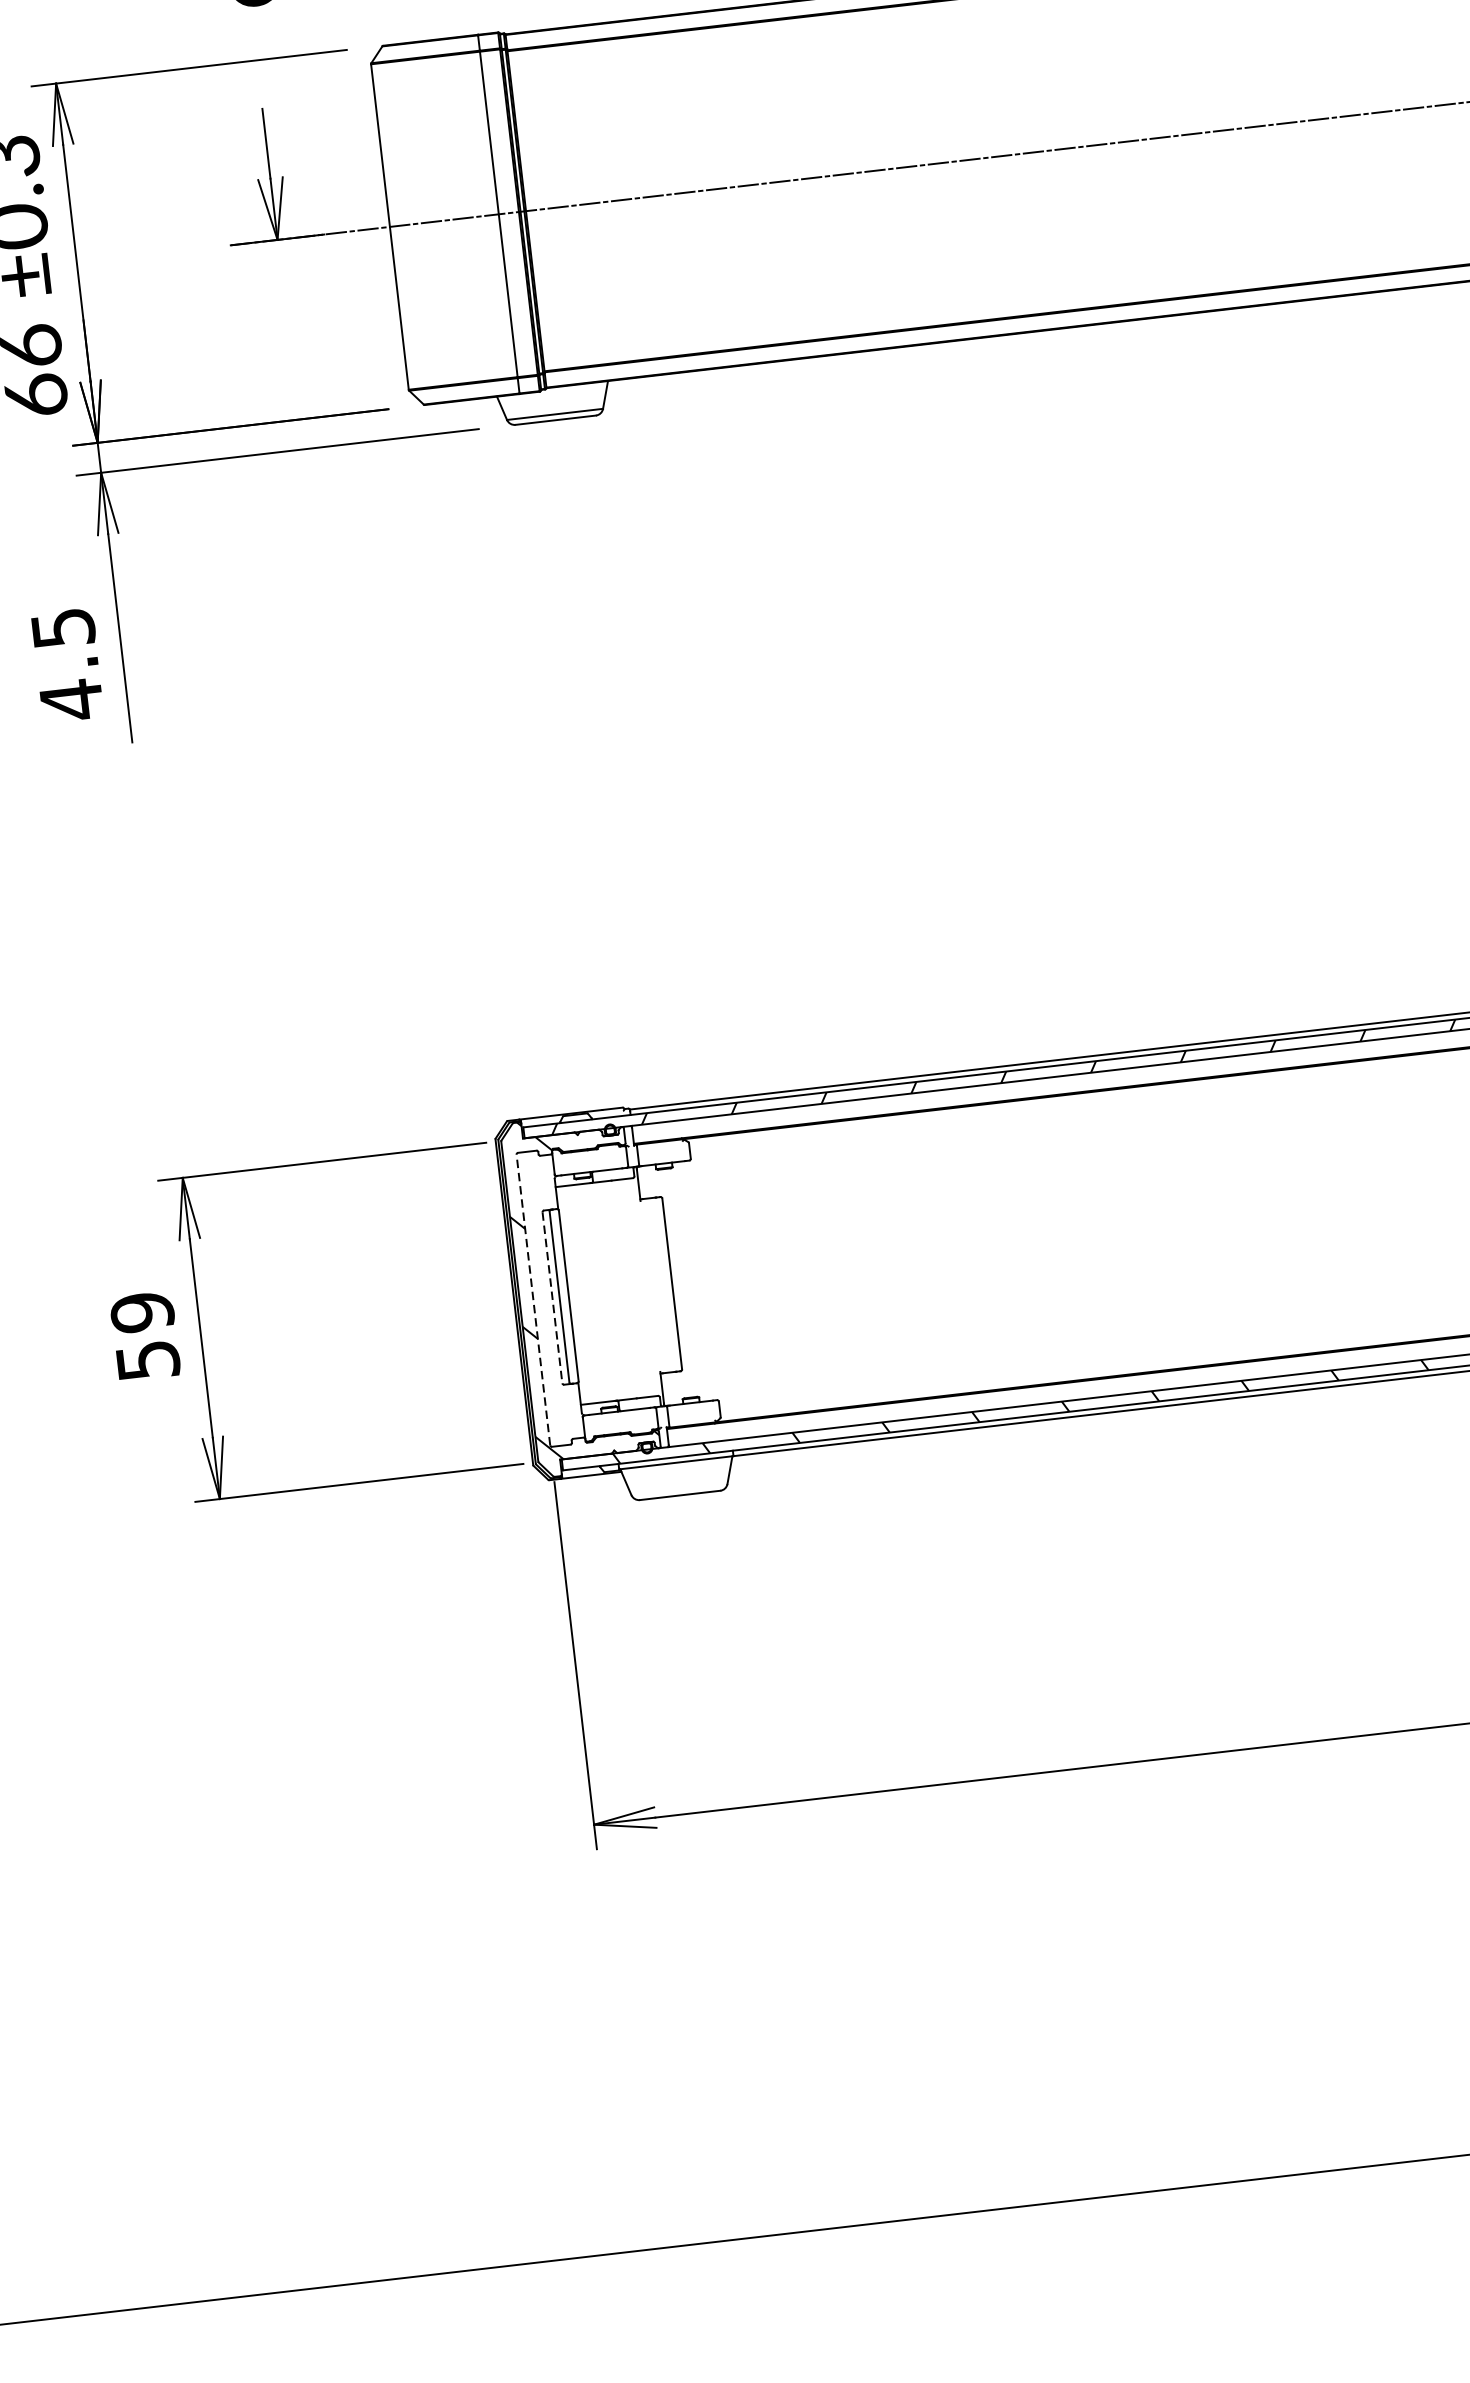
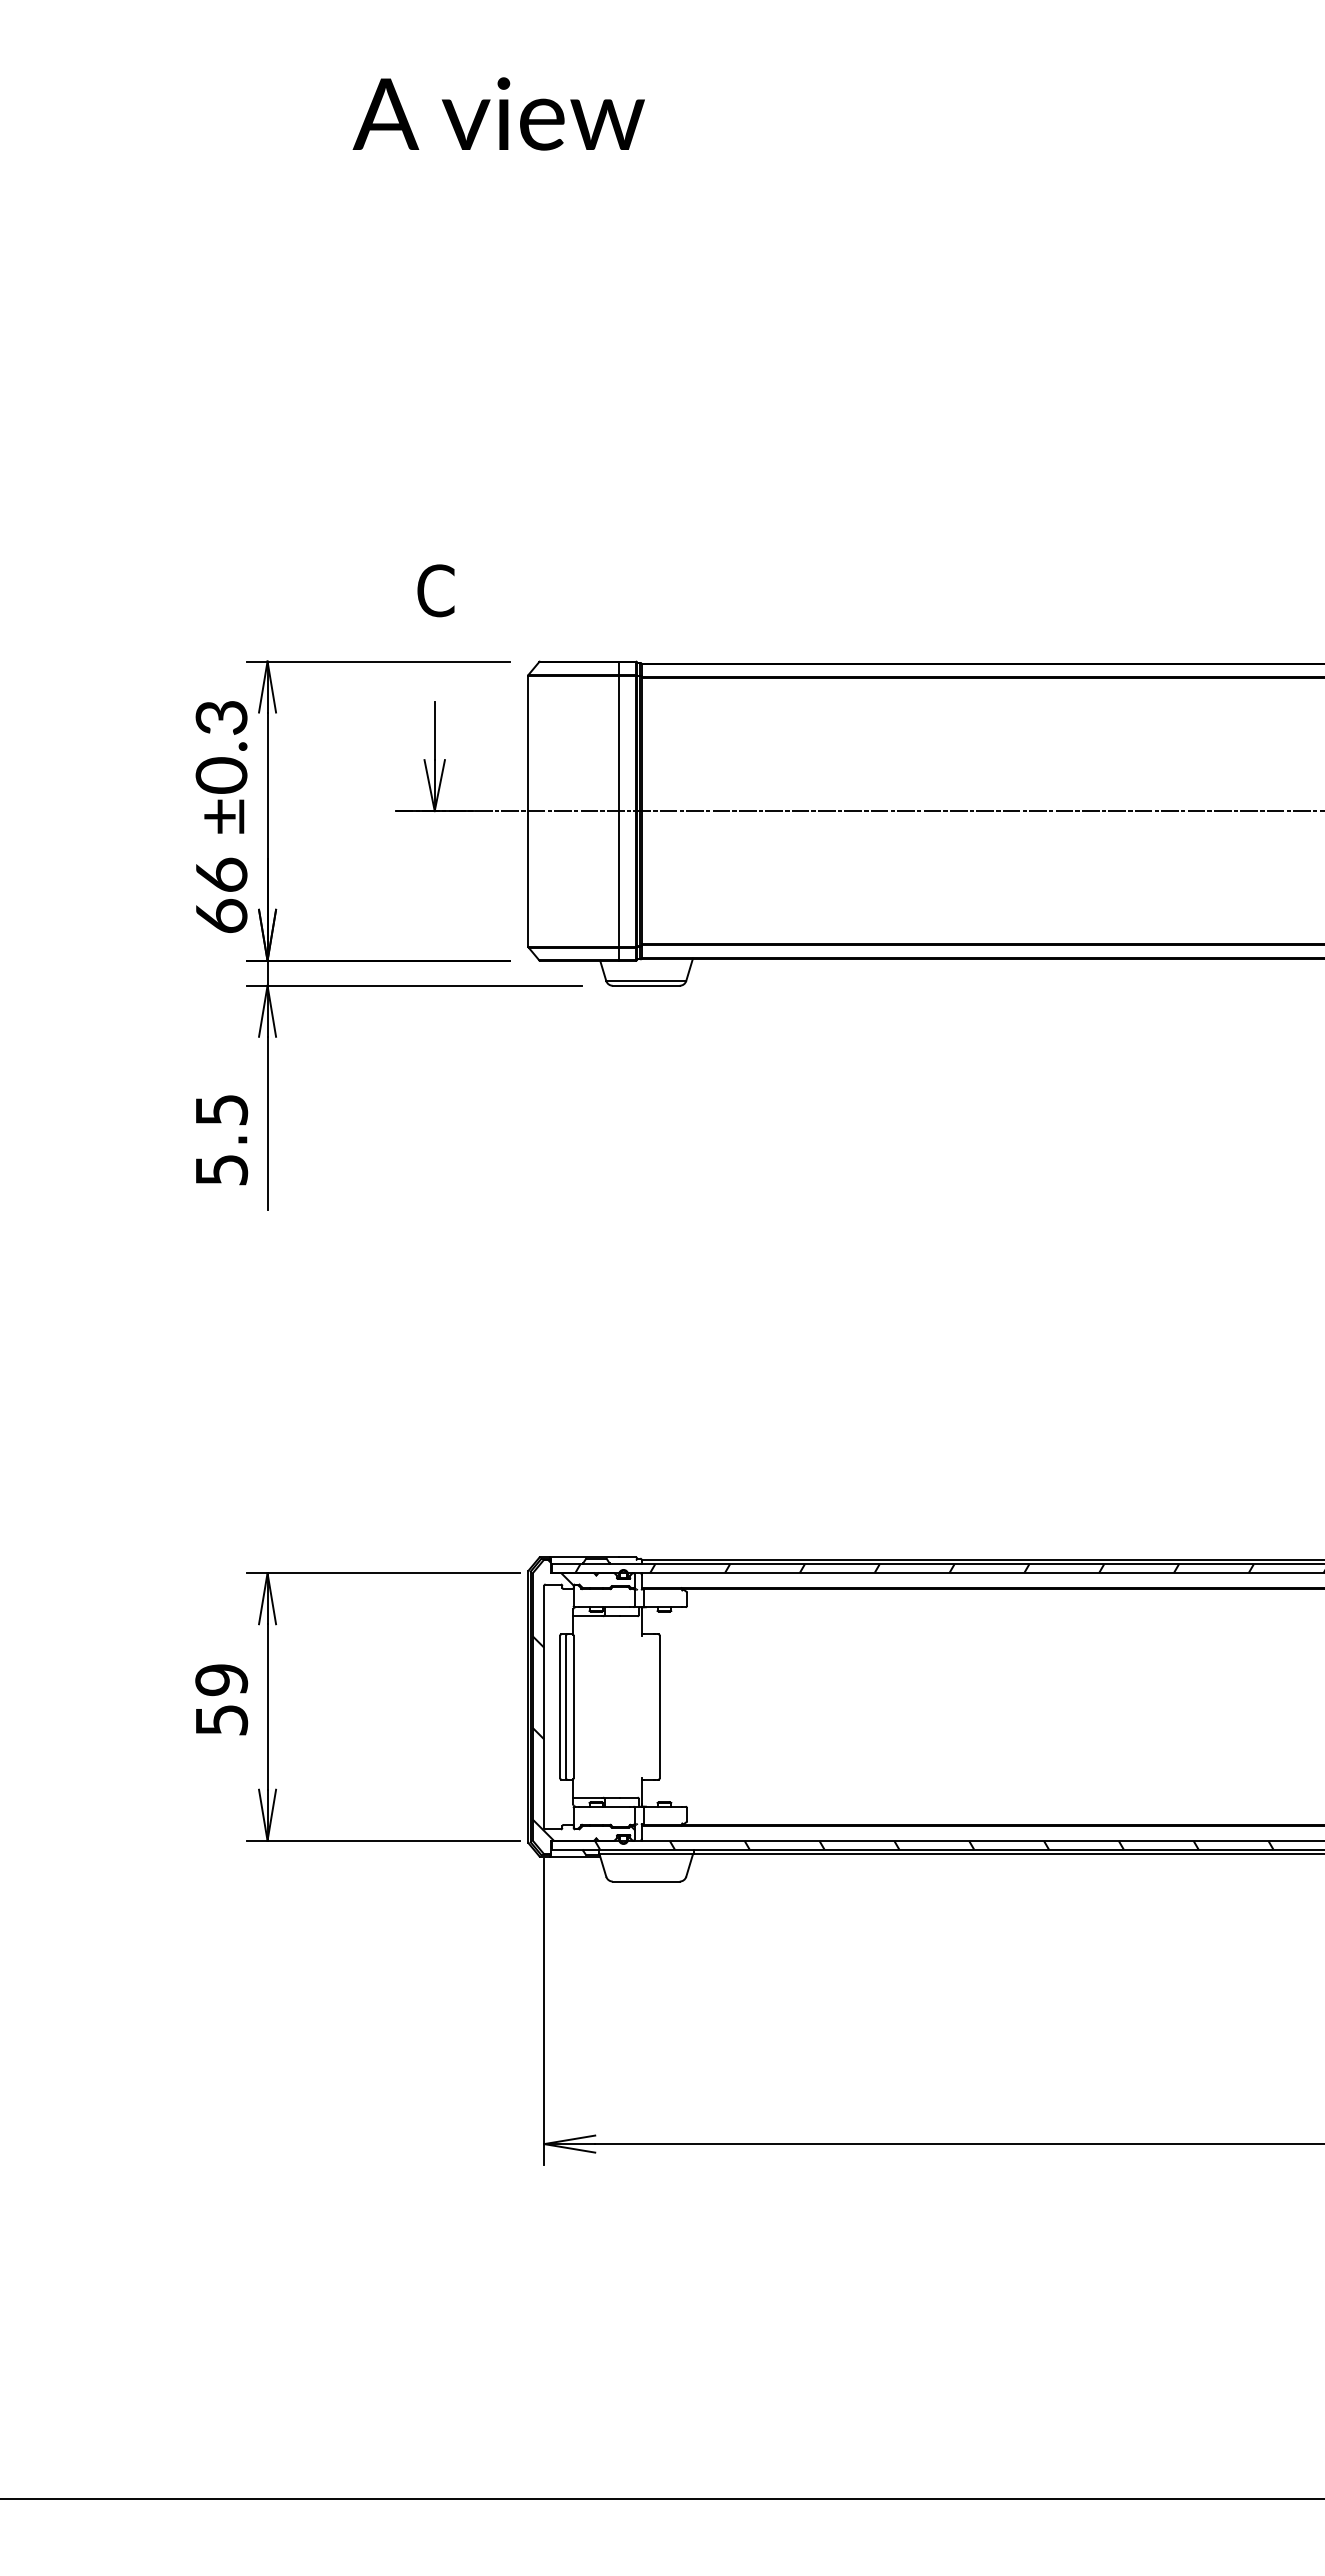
text: (72, 699) -> (222, 1169), 4.5 -> 5.5
line: (553, 1298) -> (560, 1707), dashed -> solid
line: (533, 1299) -> (544, 1706), dashed -> solid

